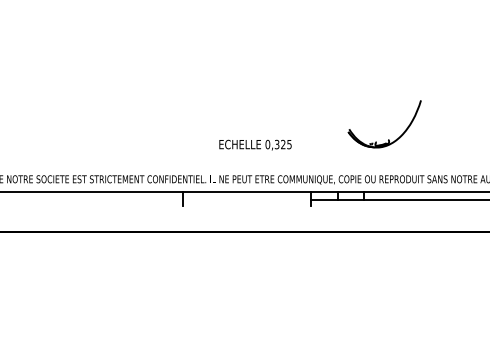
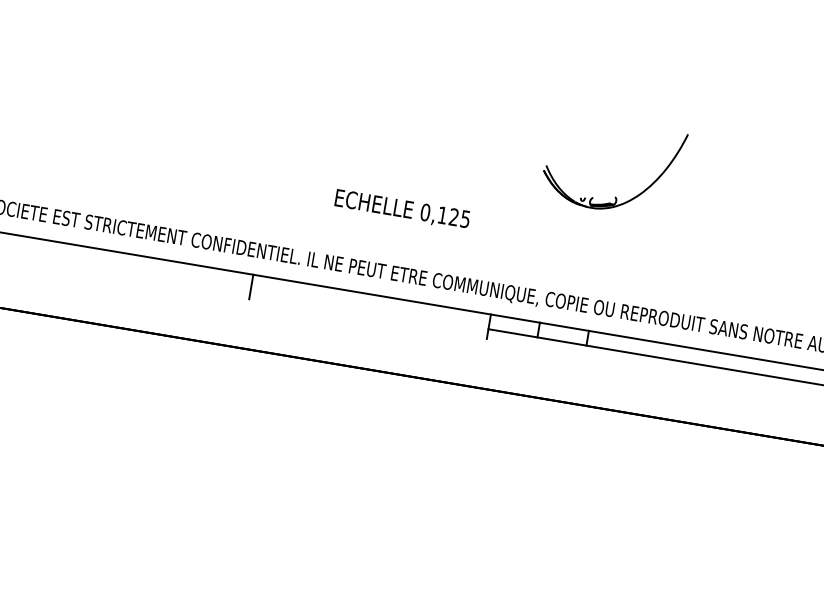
part: (388, 139) -> (615, 196), moved
text: (276, 144) -> (441, 215), 0,325 -> 0,125

